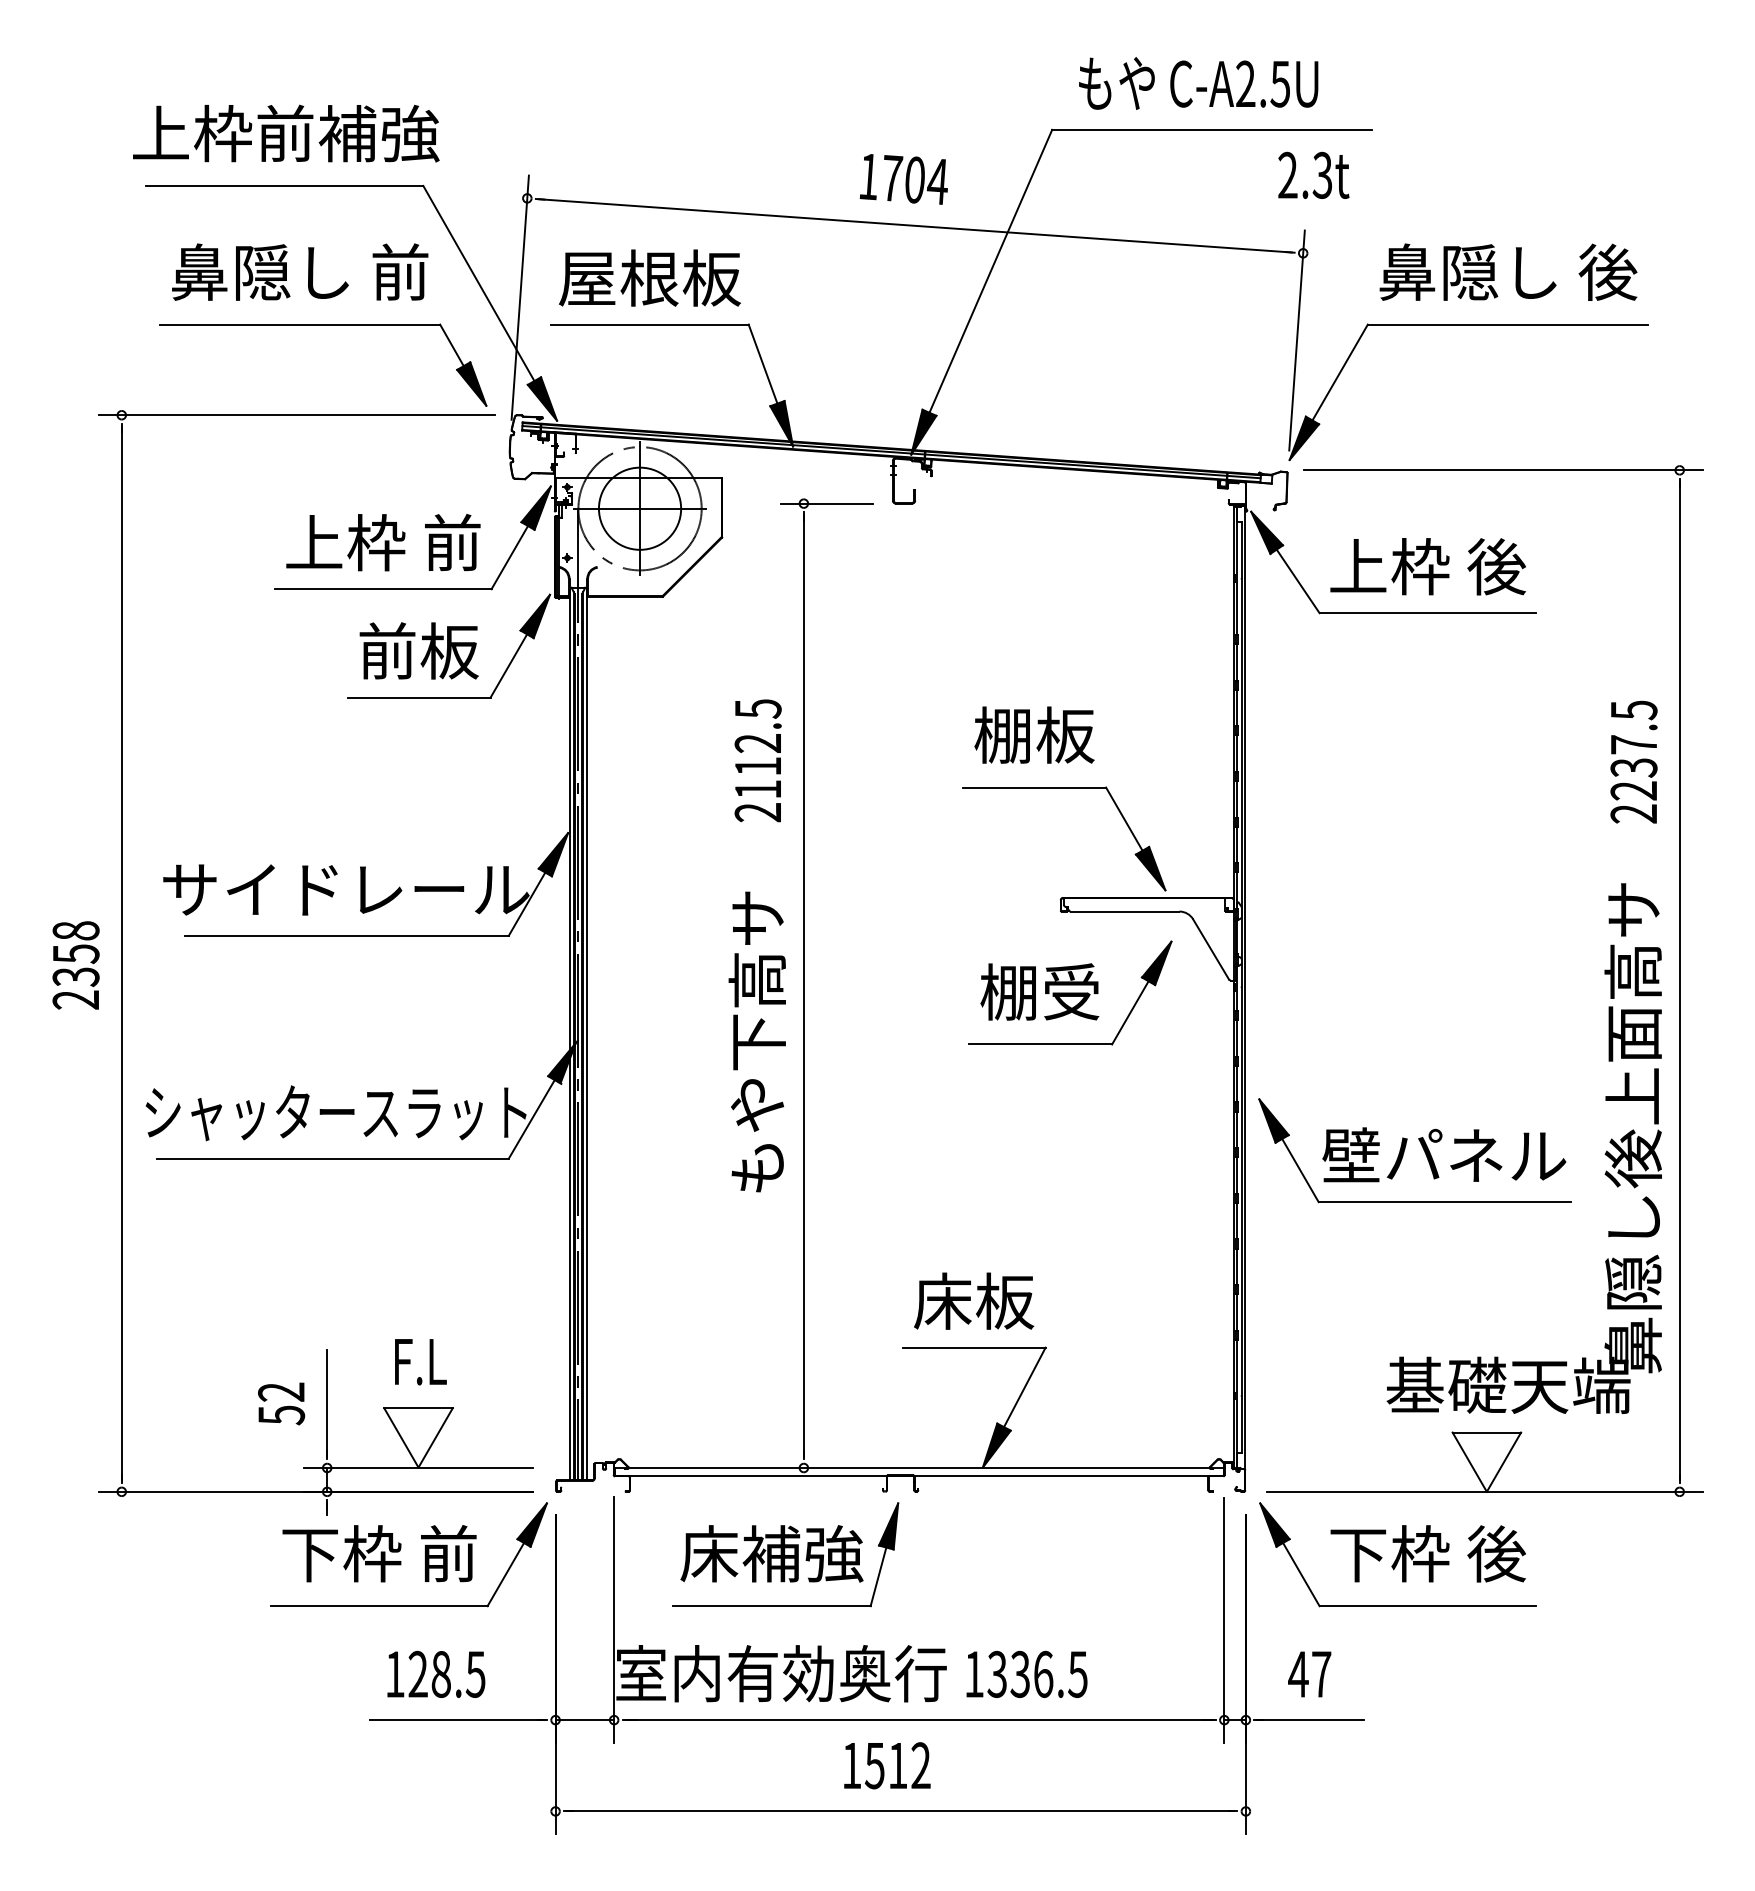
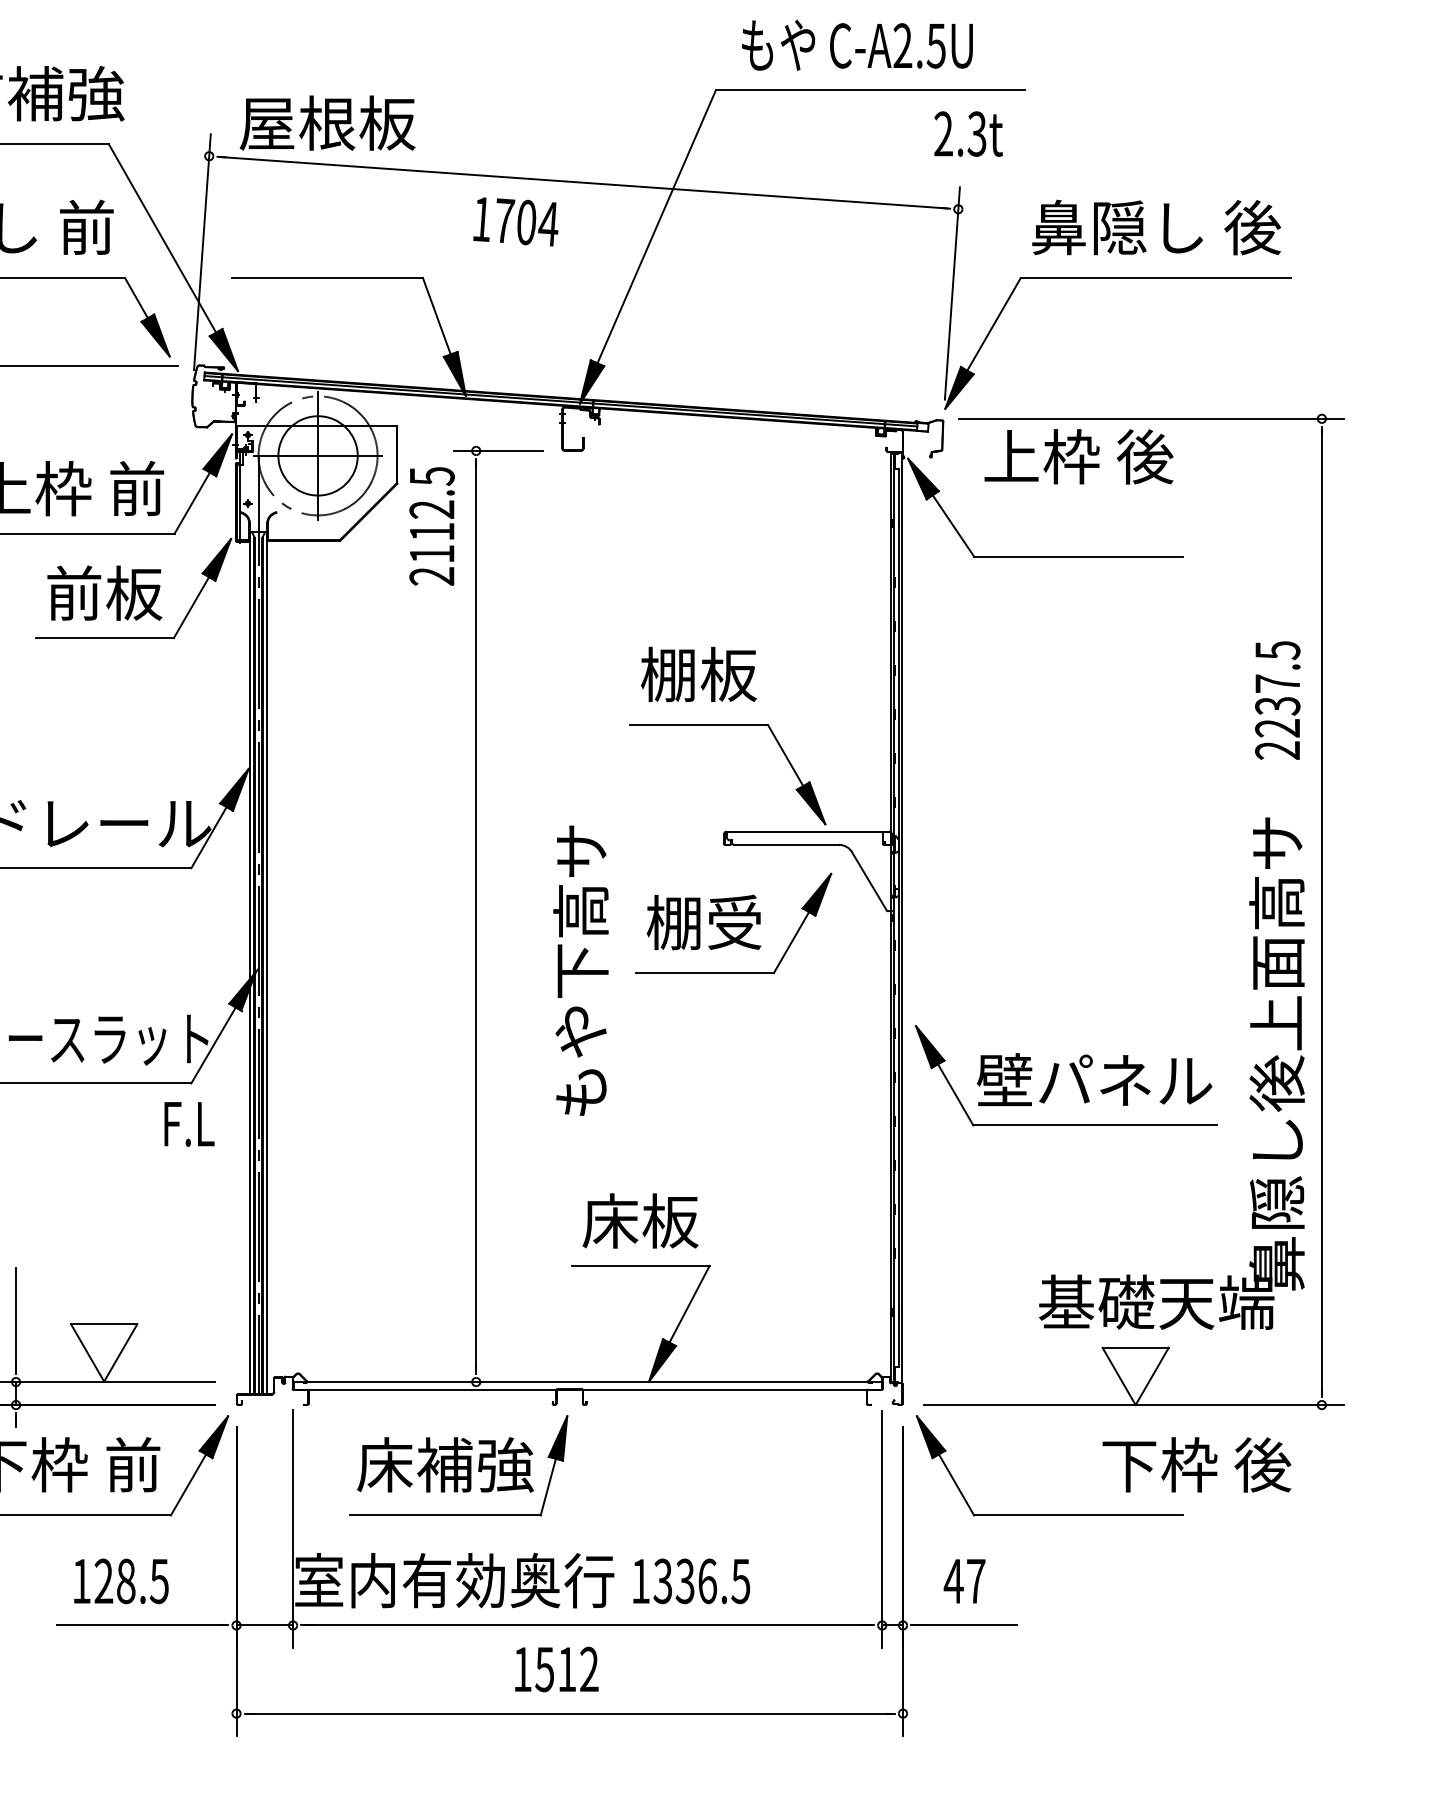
text: (903, 179) -> (515, 221), moved
text: (649, 277) -> (327, 122), moved
text: (1427, 566) -> (1078, 456), moved
text: (757, 760) -> (431, 526), moved
text: (756, 1041) -> (580, 970), moved
text: (420, 1362) -> (189, 1124), moved
text: (1427, 1553) -> (1196, 1464), moved

